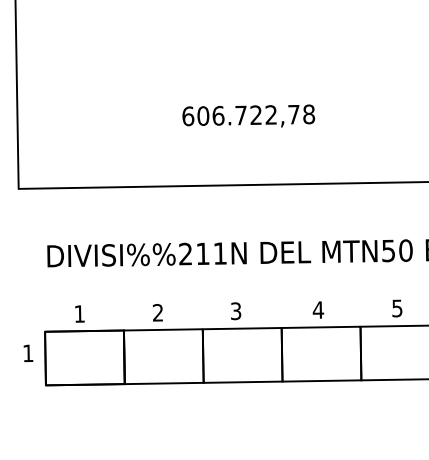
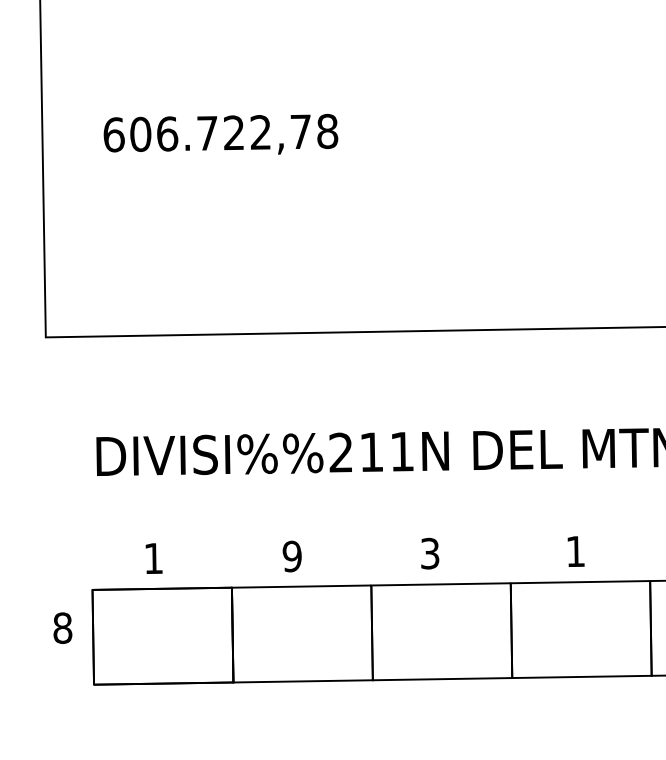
text: (248, 115) -> (220, 133), moved
text: (318, 309) -> (575, 550), 4 -> 1
text: (157, 312) -> (291, 555), 2 -> 9
text: (28, 353) -> (63, 628), 1 -> 8

